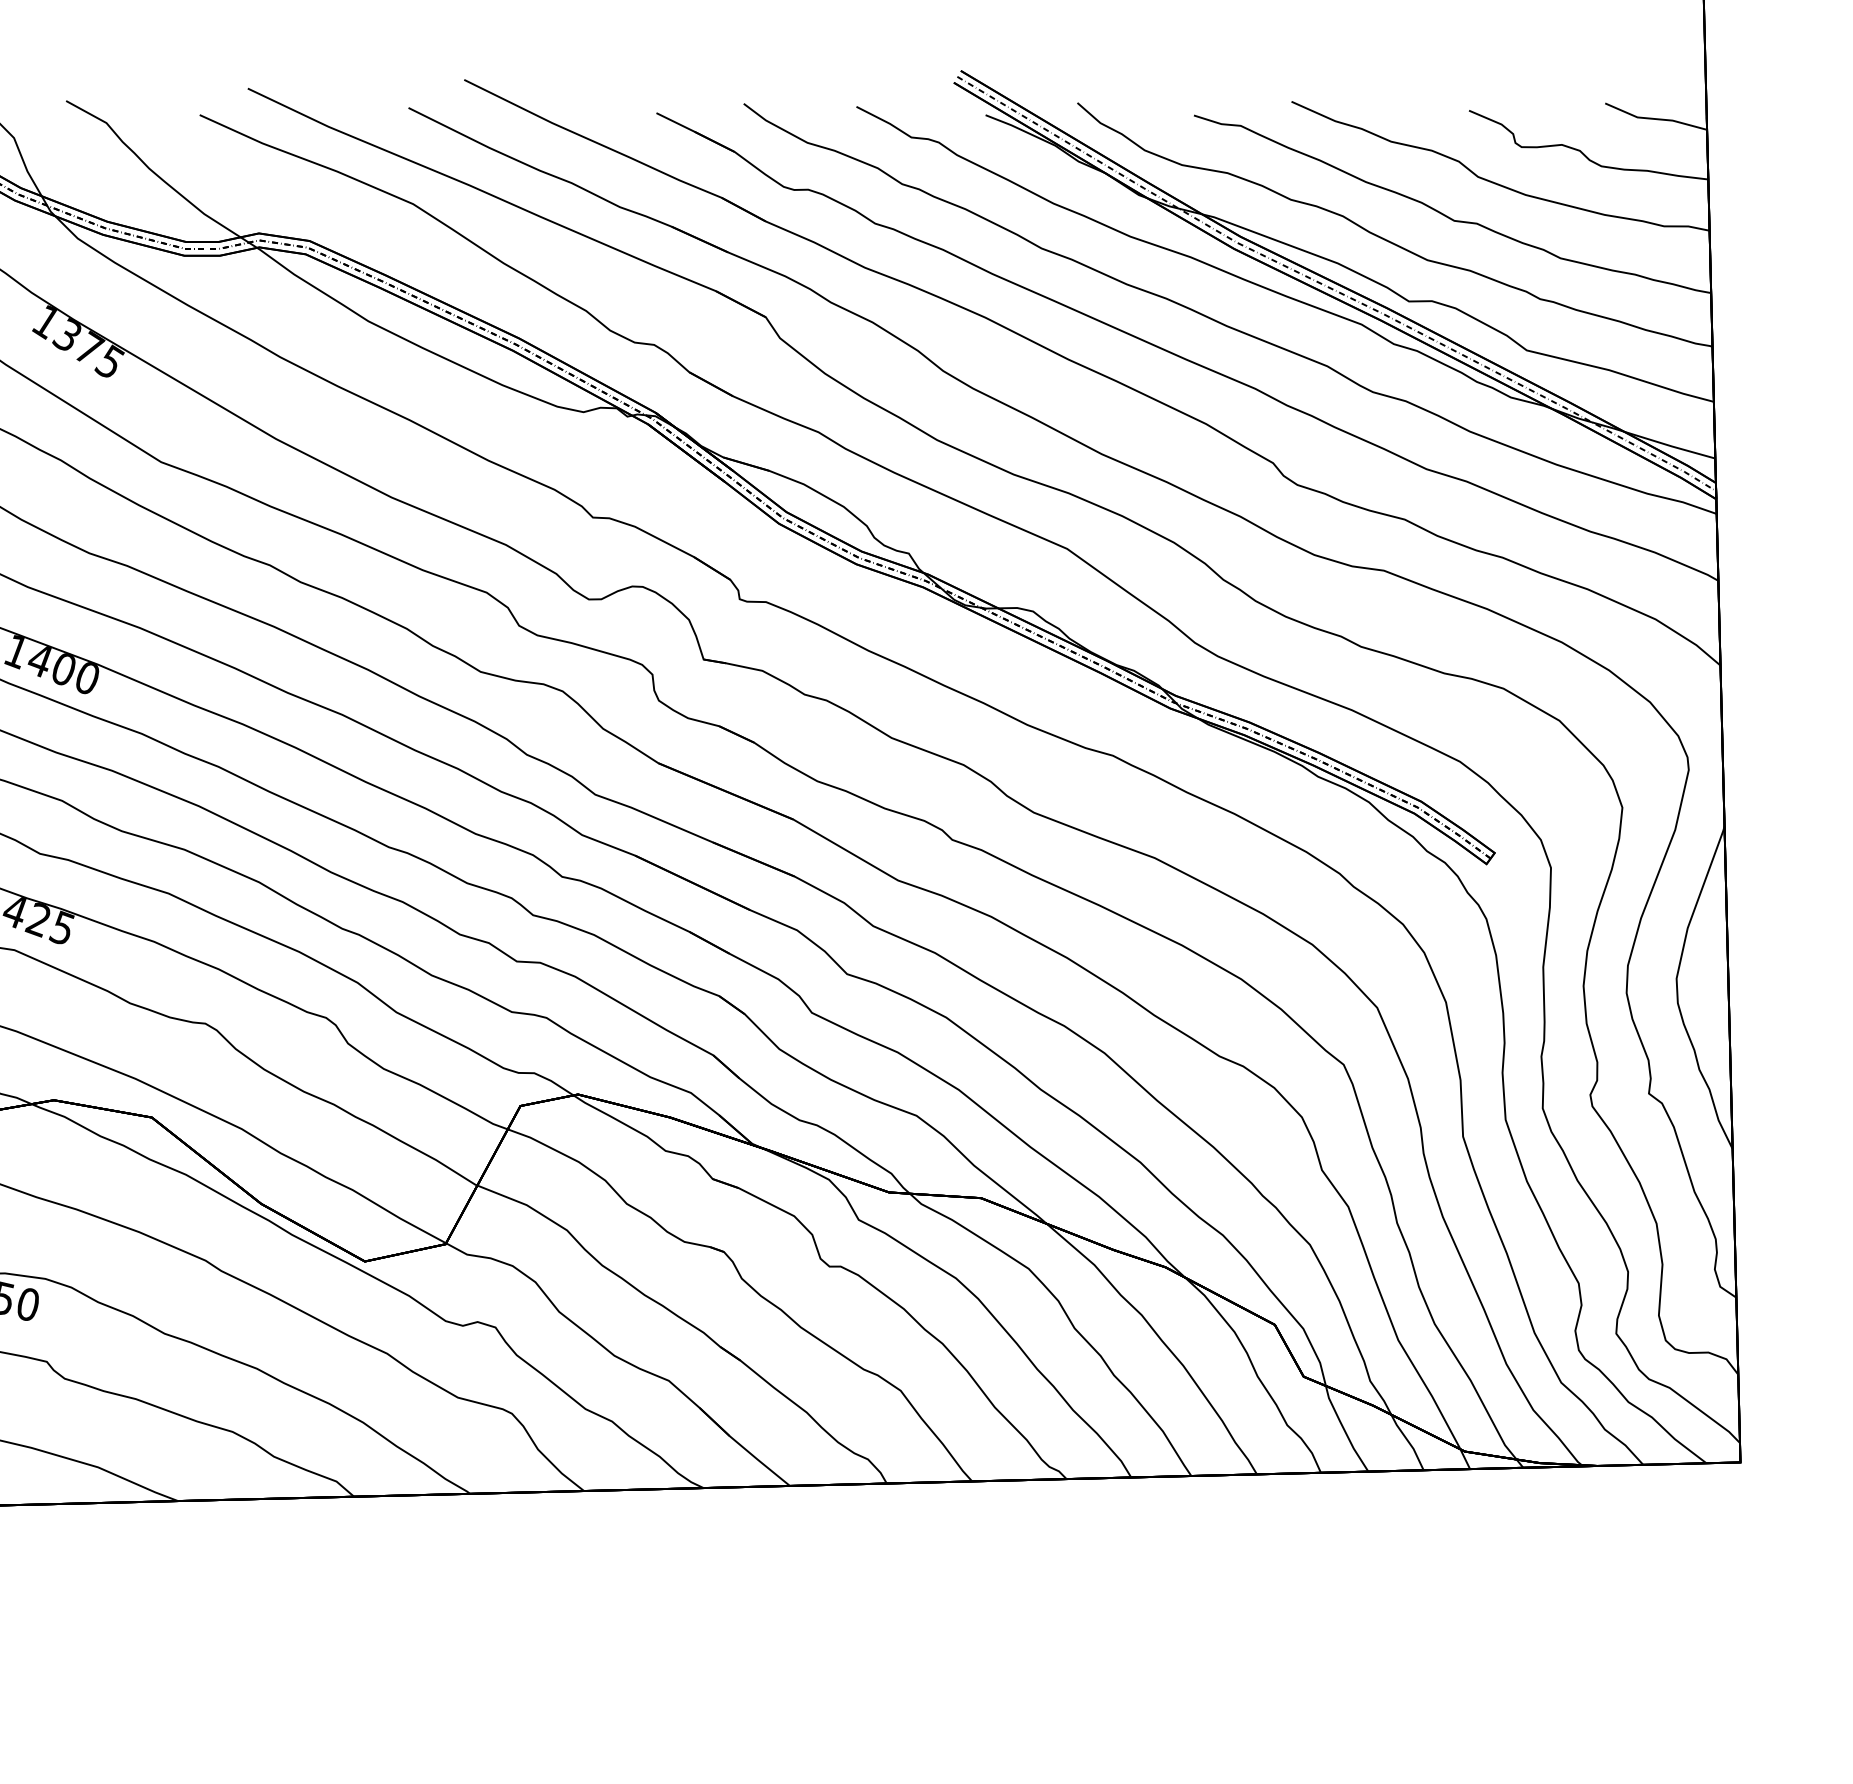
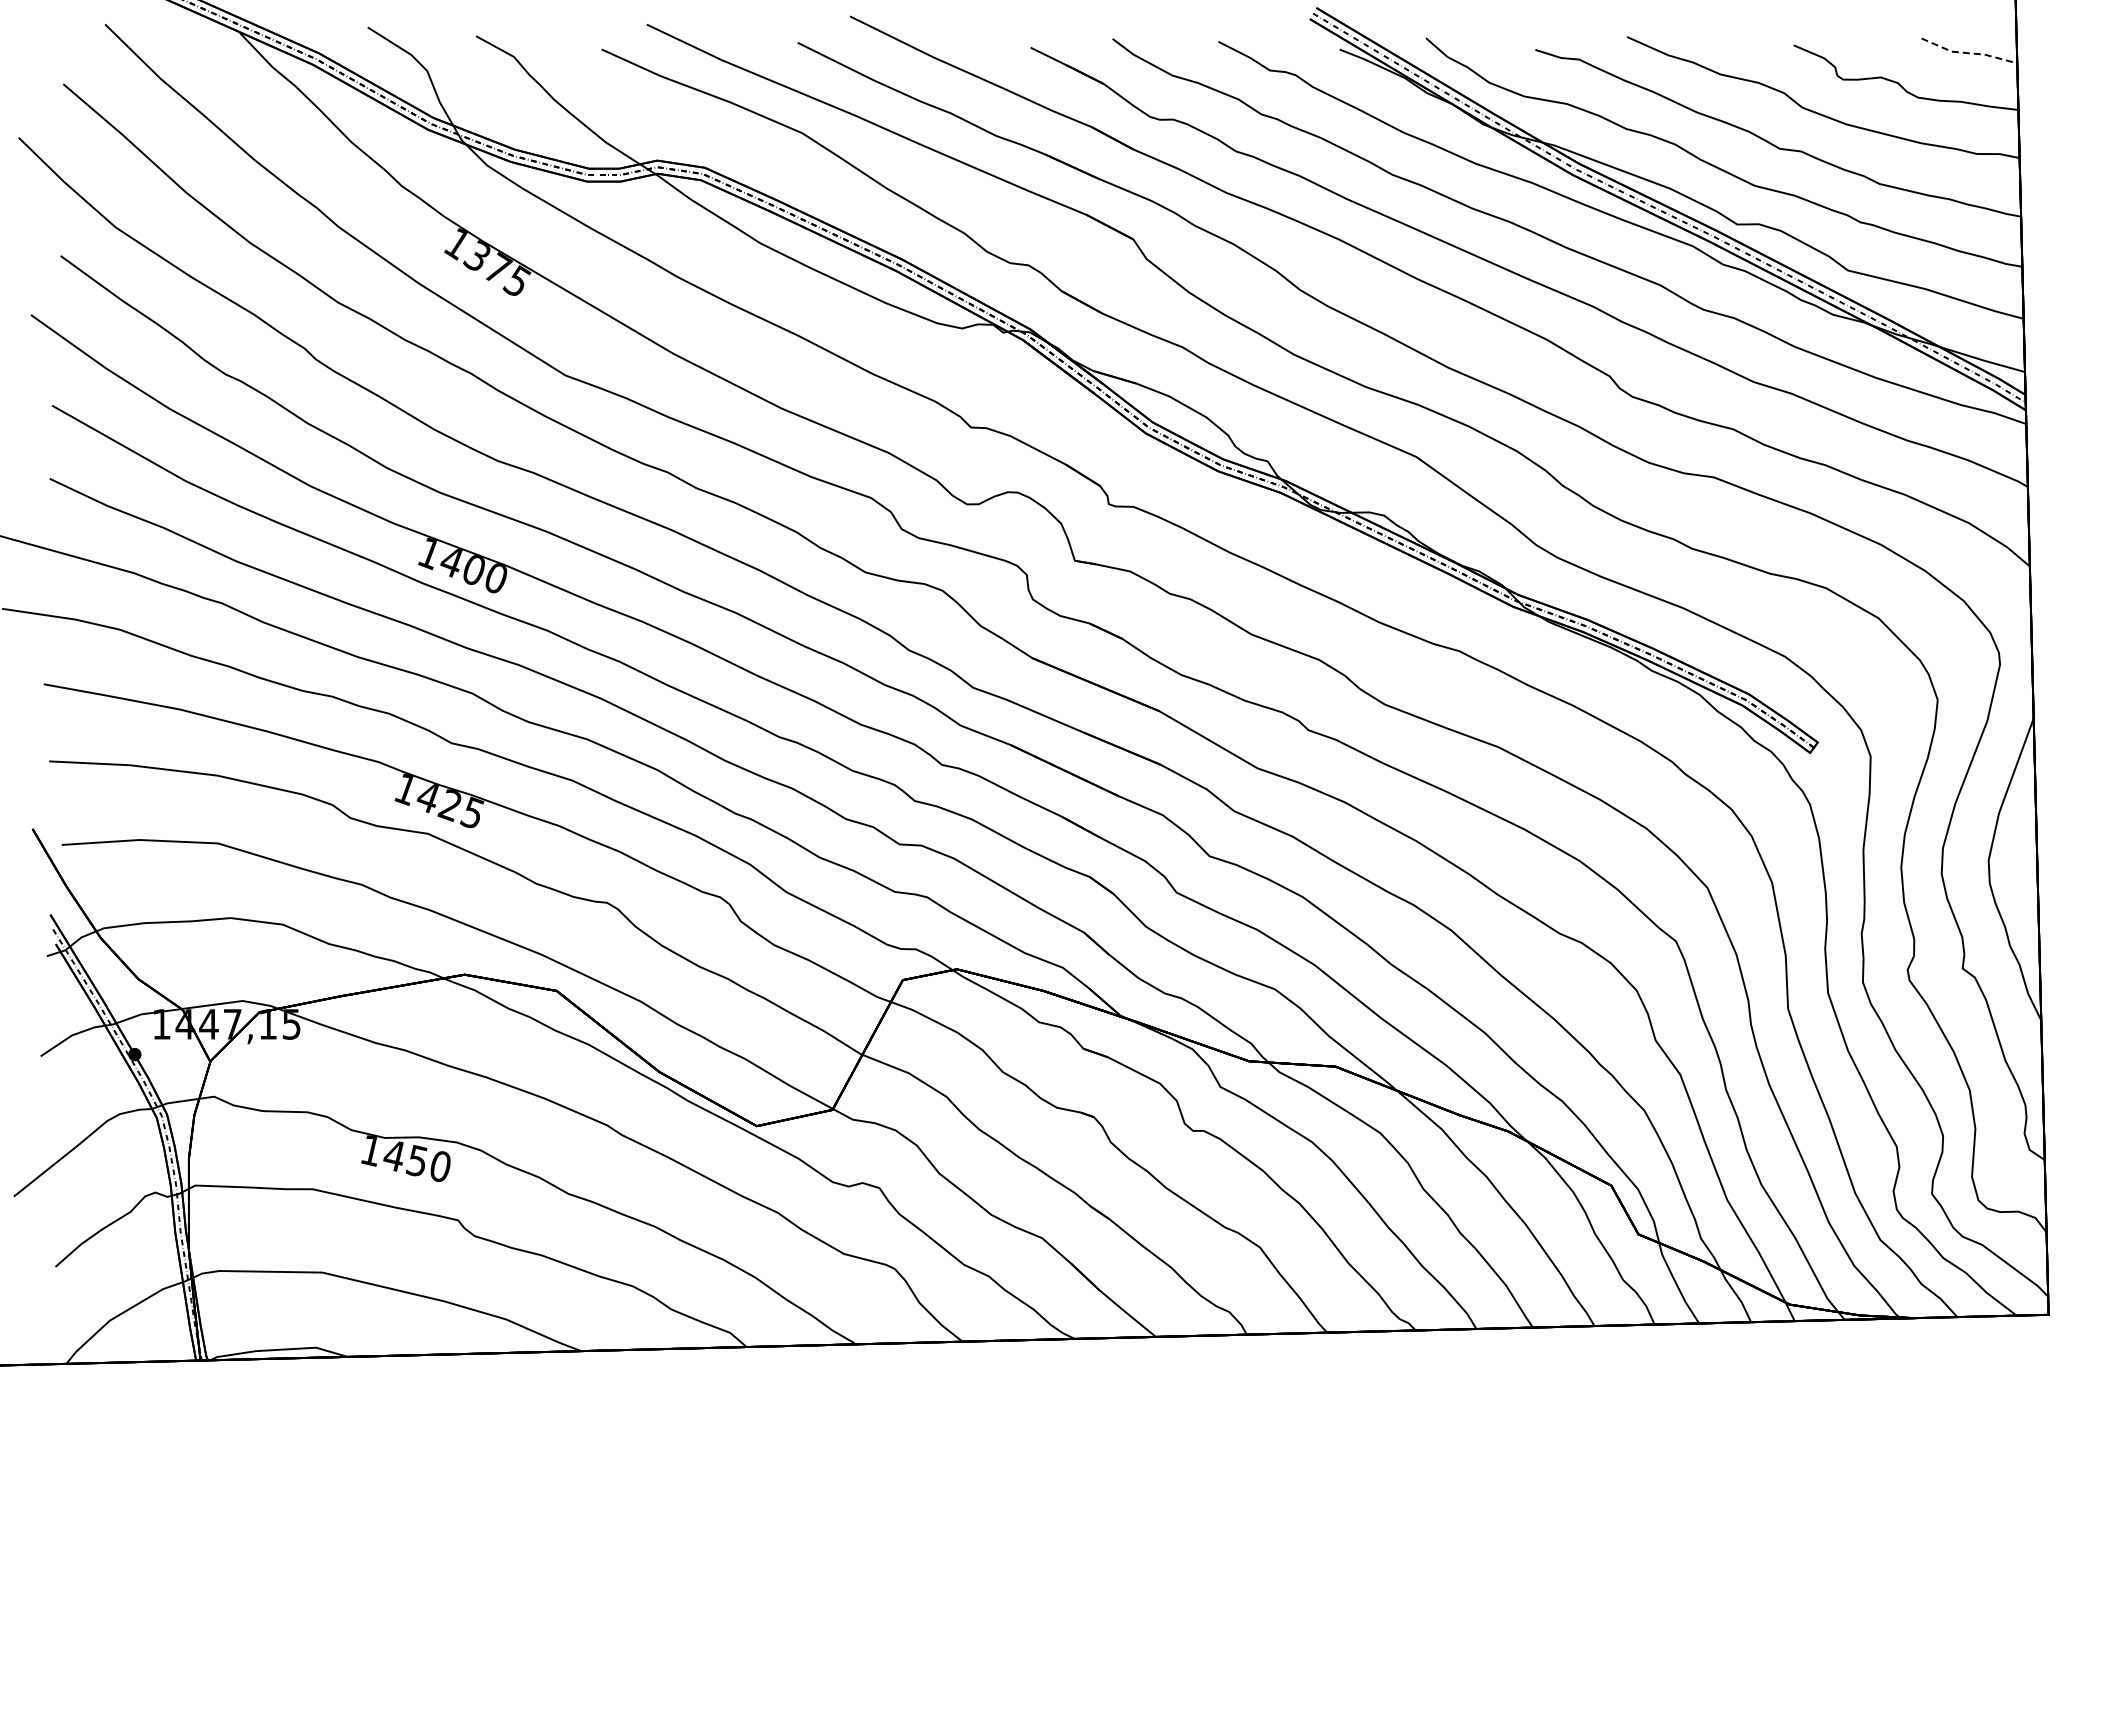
line: (1655, 119) -> (1968, 53), solid -> dashed

